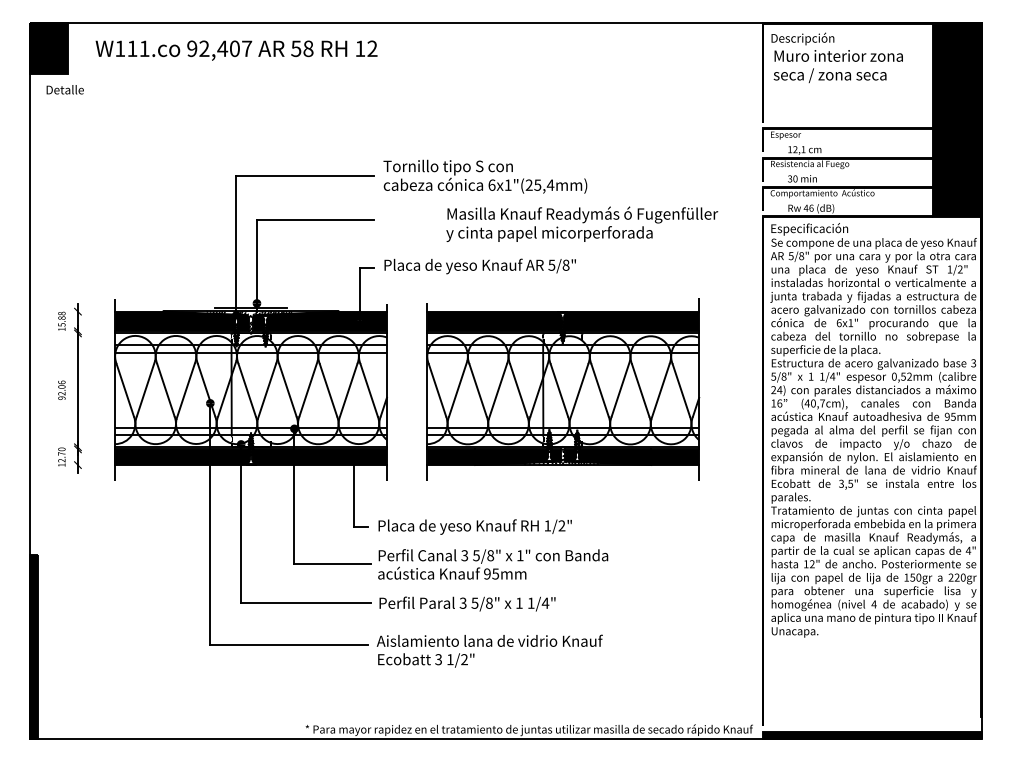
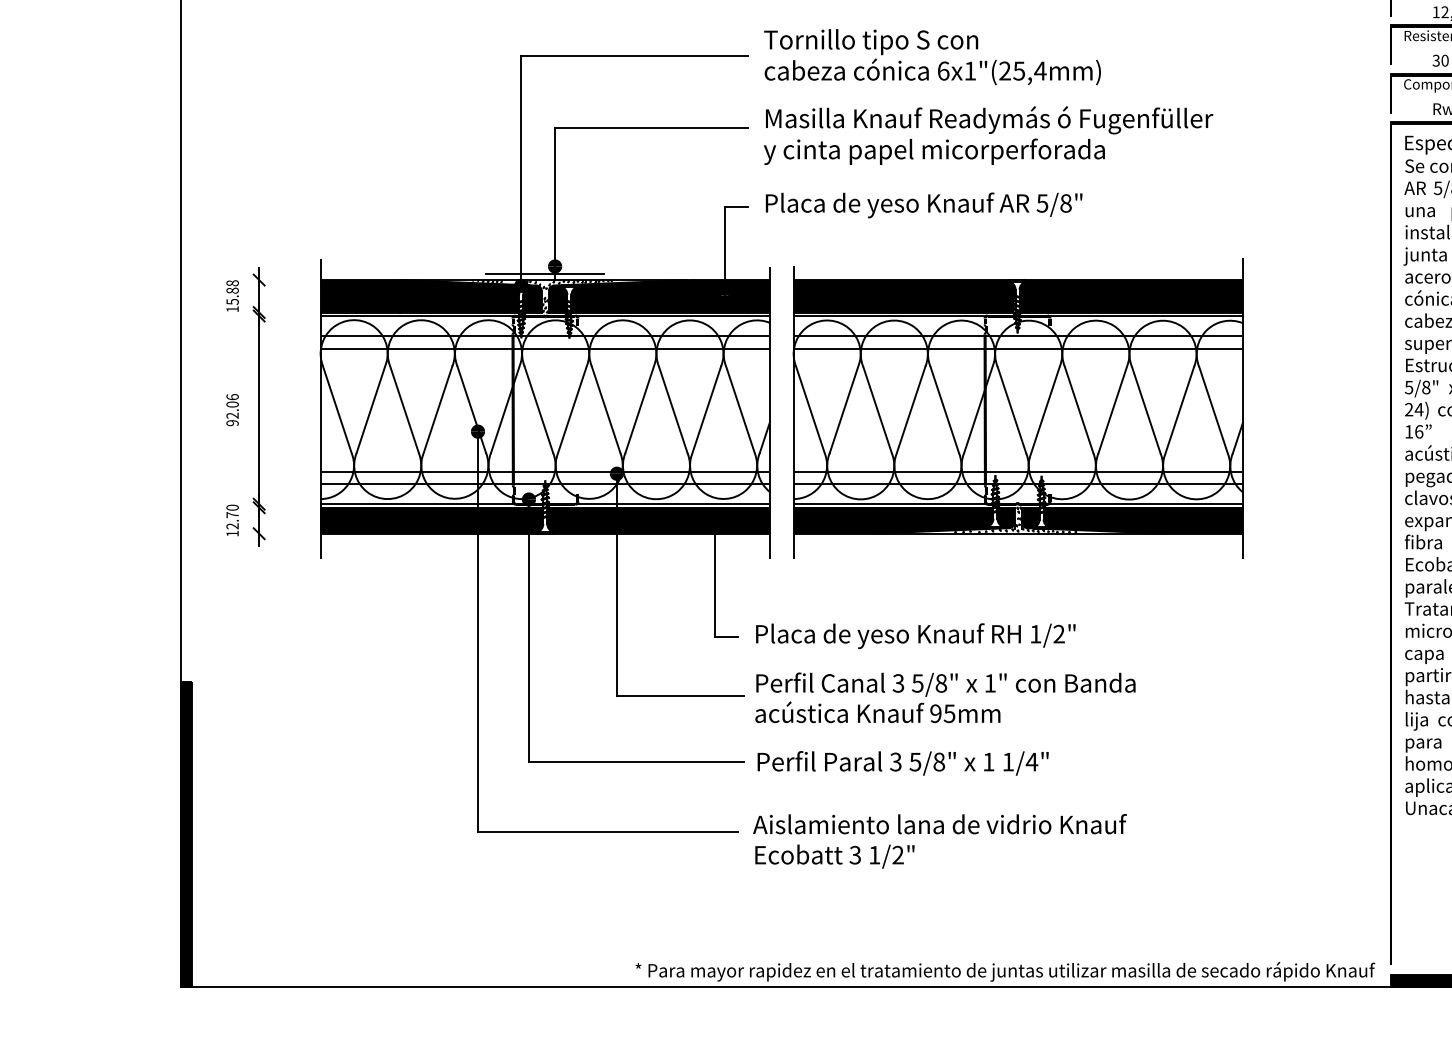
text: (582, 223) -> (988, 134), moved
part: (563, 389) -> (1018, 408), moved

